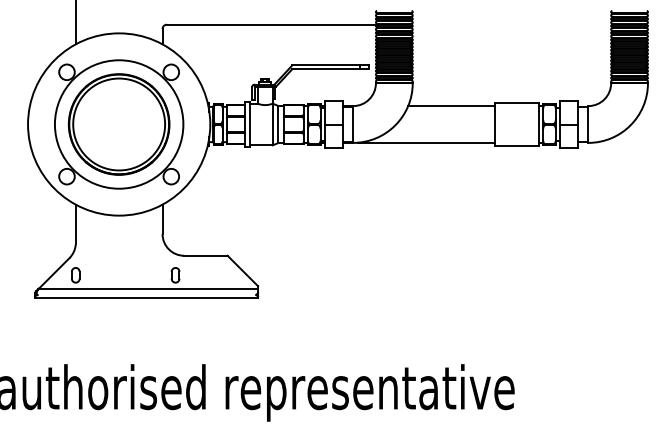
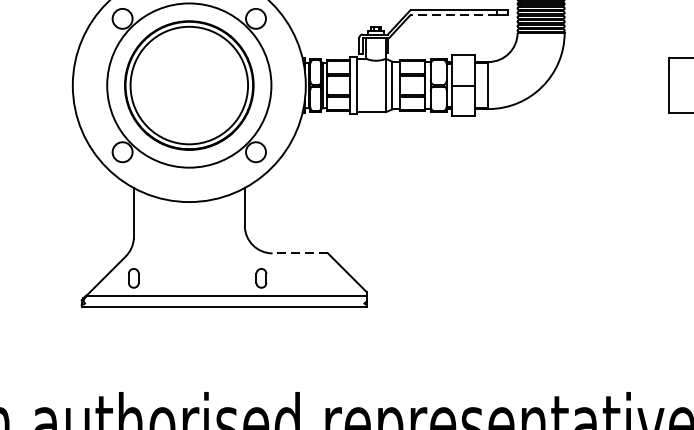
line: (326, 69) -> (454, 15), solid -> dashed
line: (451, 106) -> (614, 62), removed
line: (425, 142) -> (580, 108), removed
line: (205, 255) -> (299, 253), solid -> dashed

